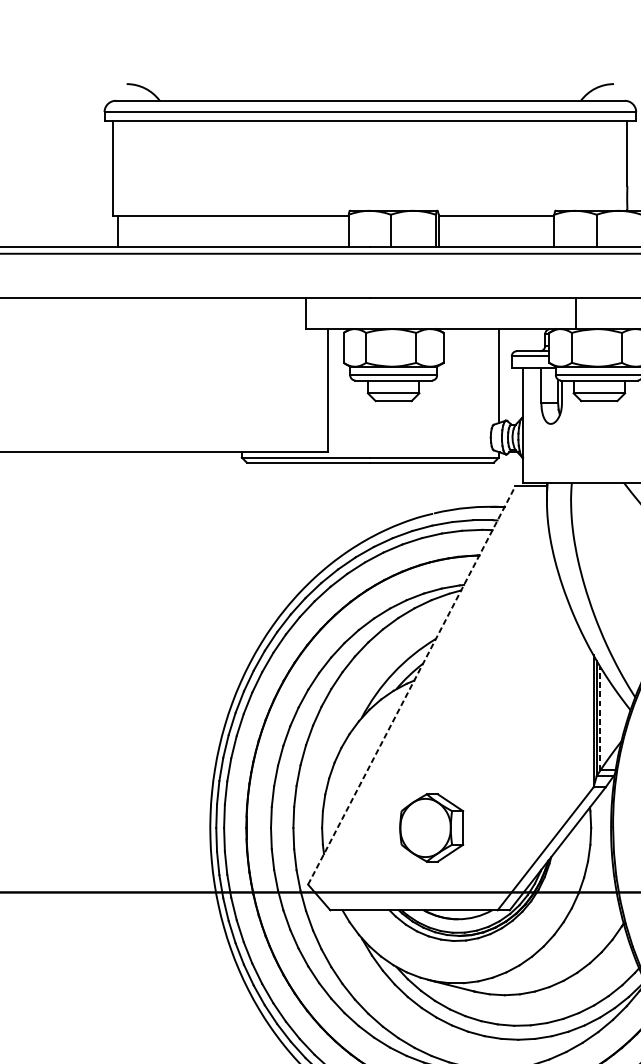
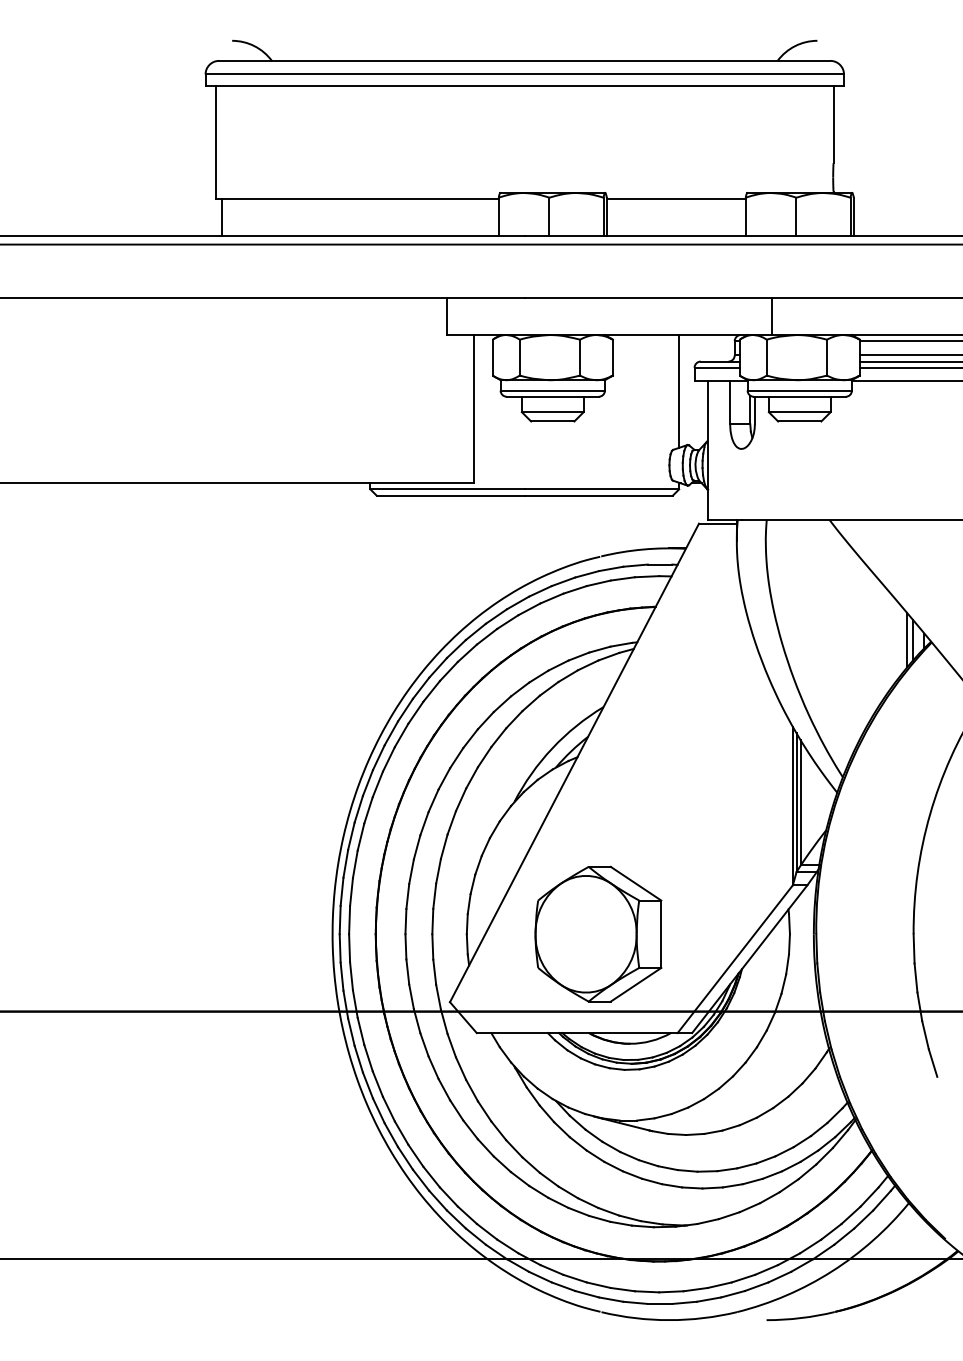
line: (411, 685) -> (574, 762), dashed -> solid
line: (600, 718) -> (801, 802), dashed -> solid
part: (431, 827) -> (598, 933), size x1.67

